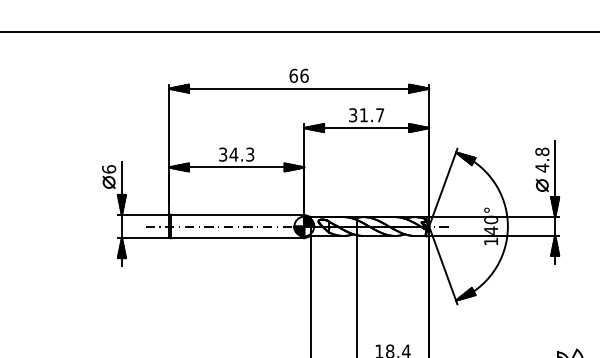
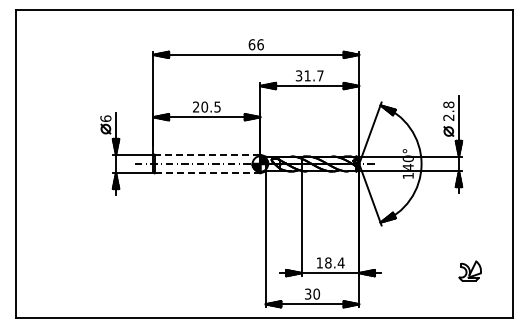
text: (236, 153) -> (206, 106), 34.3 -> 20.5
text: (541, 167) -> (448, 117), 4.8 -> 2.8
line: (237, 214) -> (207, 154), solid -> dashed
line: (237, 238) -> (207, 173), solid -> dashed

